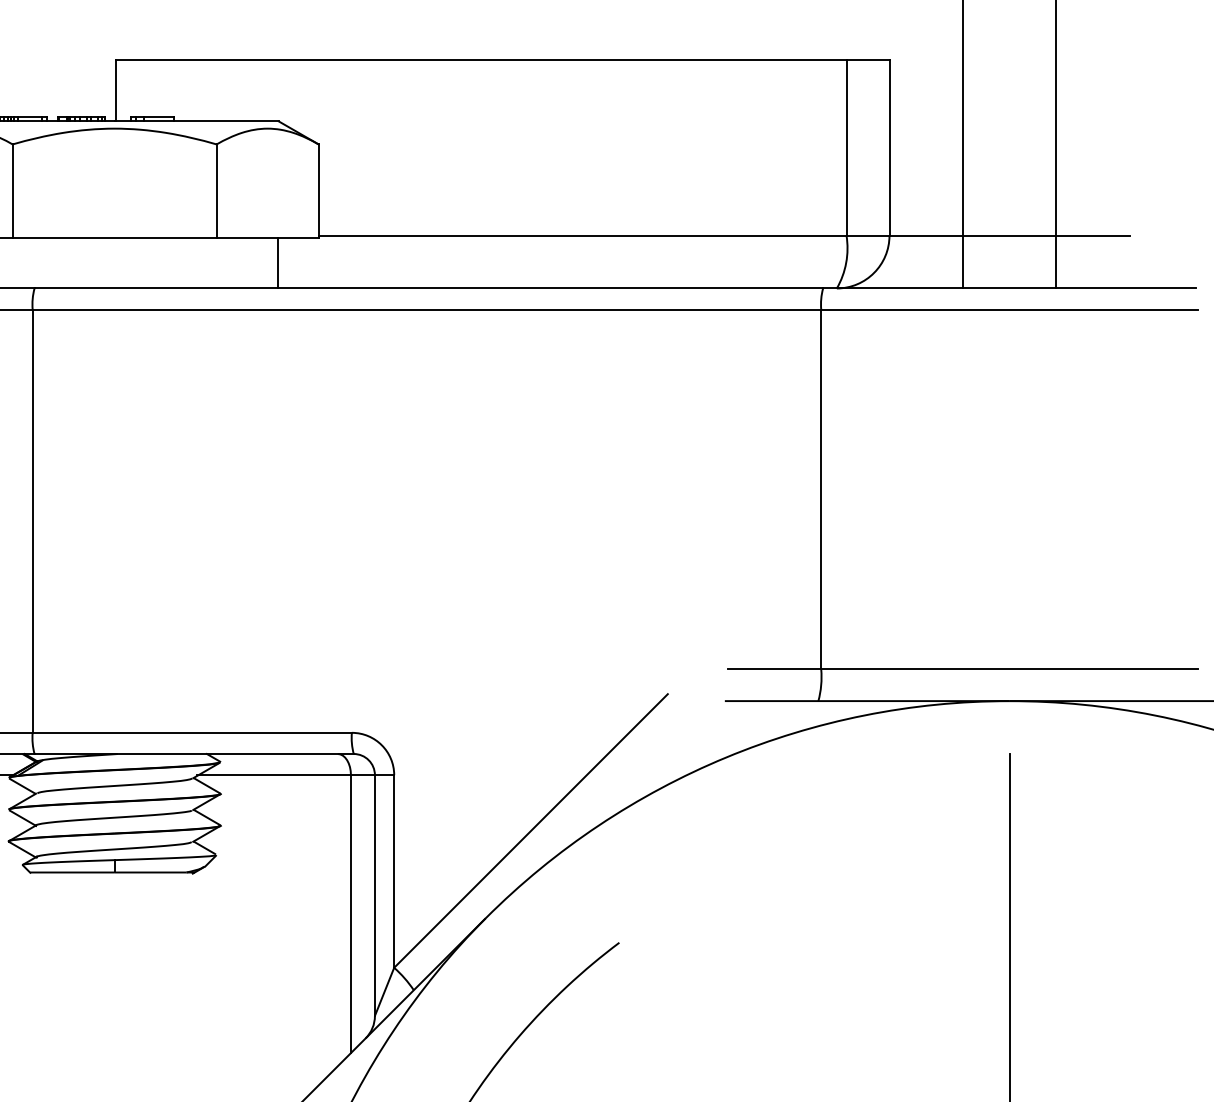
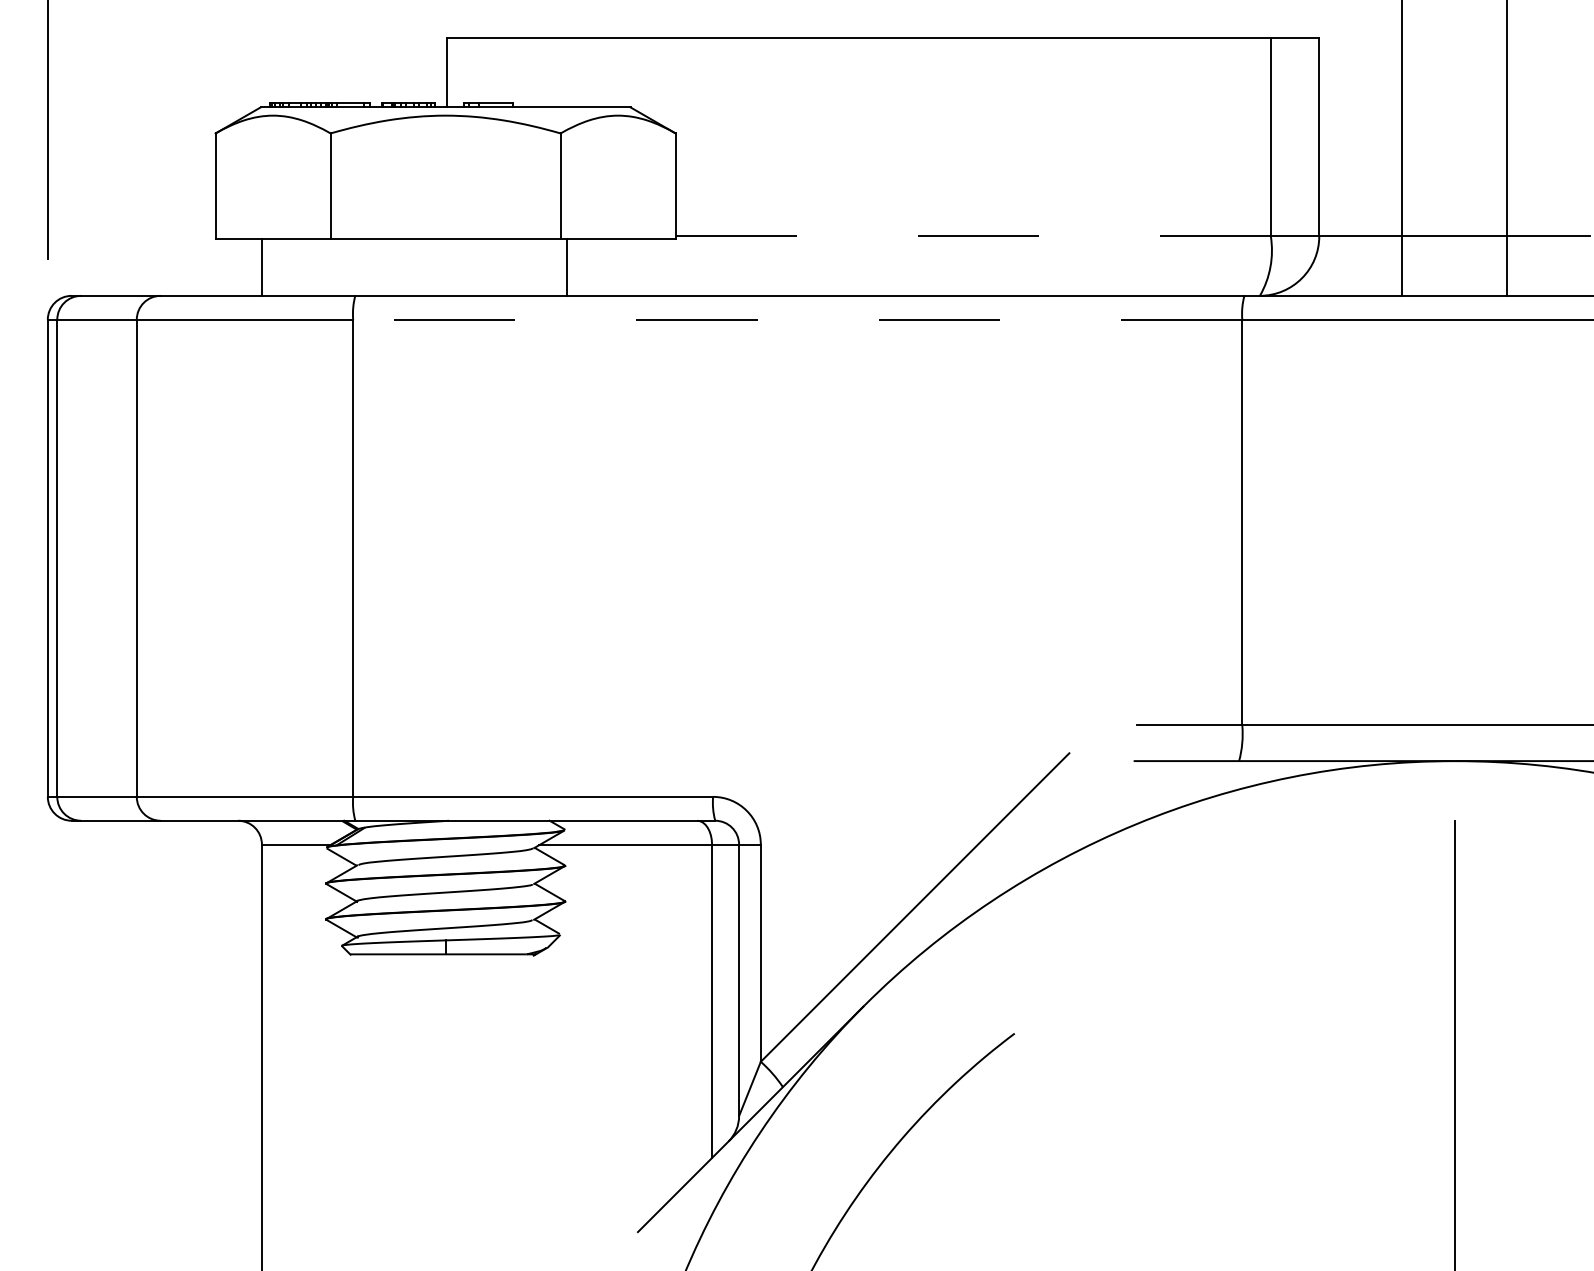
line: (582, 235) -> (973, 236), solid -> dashed
line: (277, 262) -> (567, 266), moved
line: (426, 309) -> (797, 319), solid -> dashed

